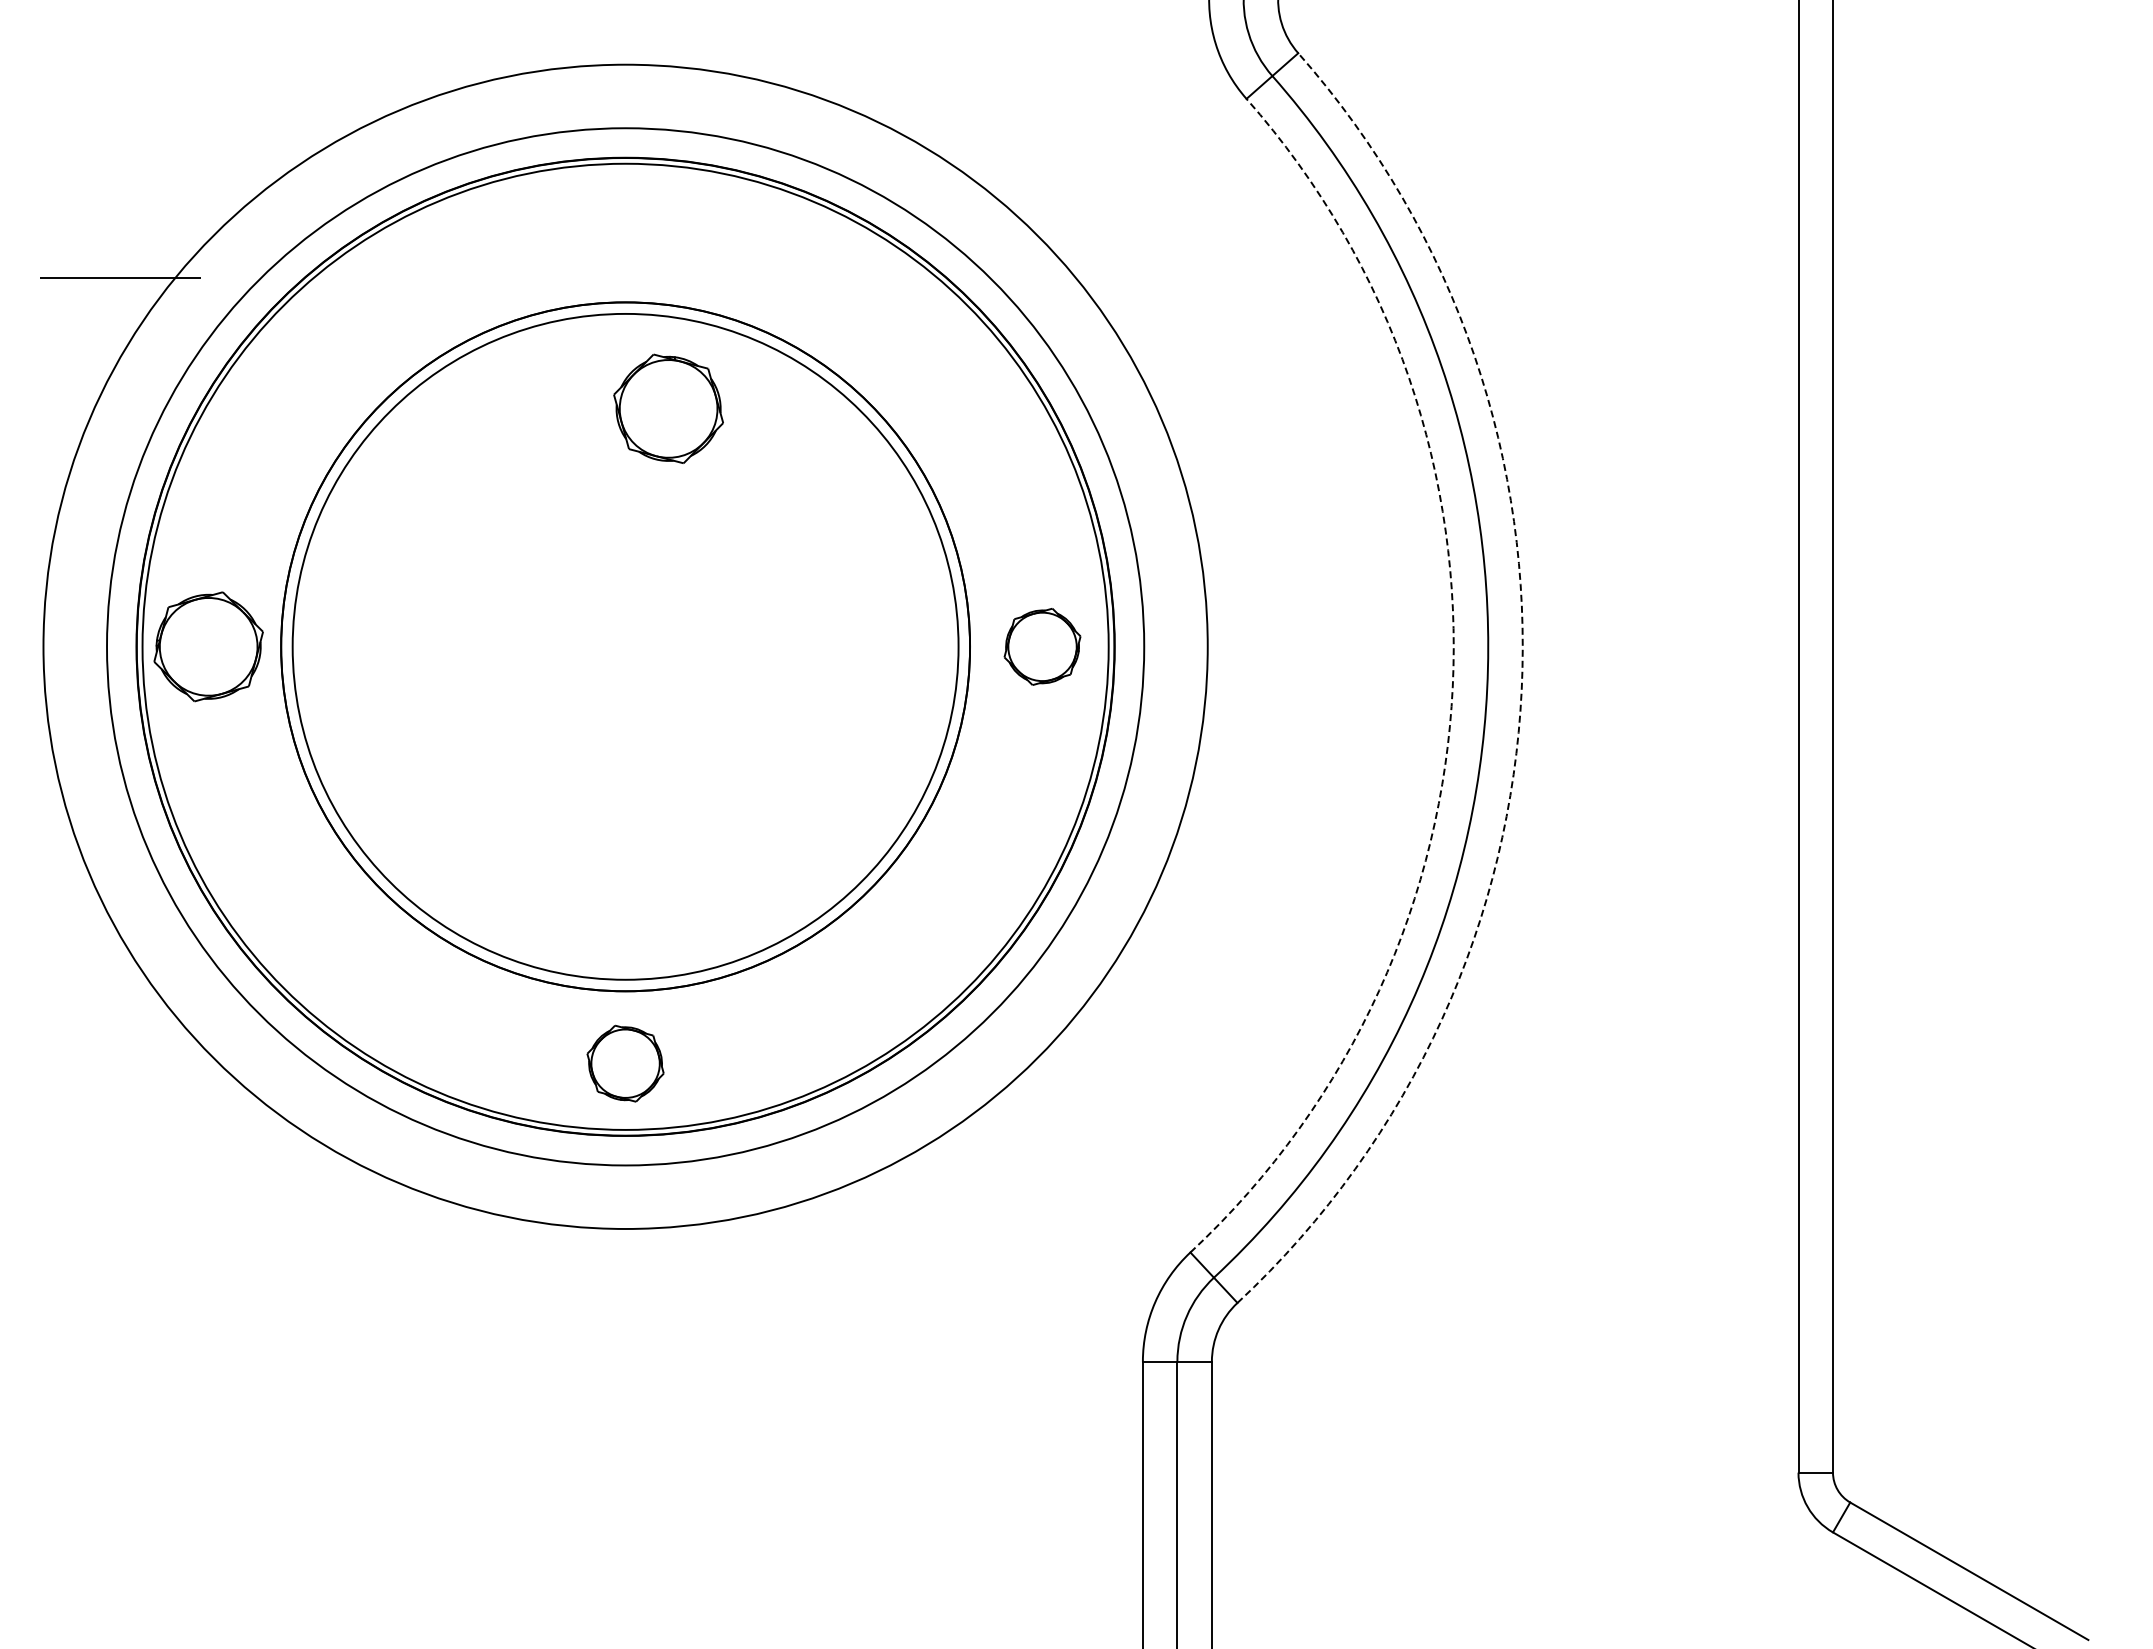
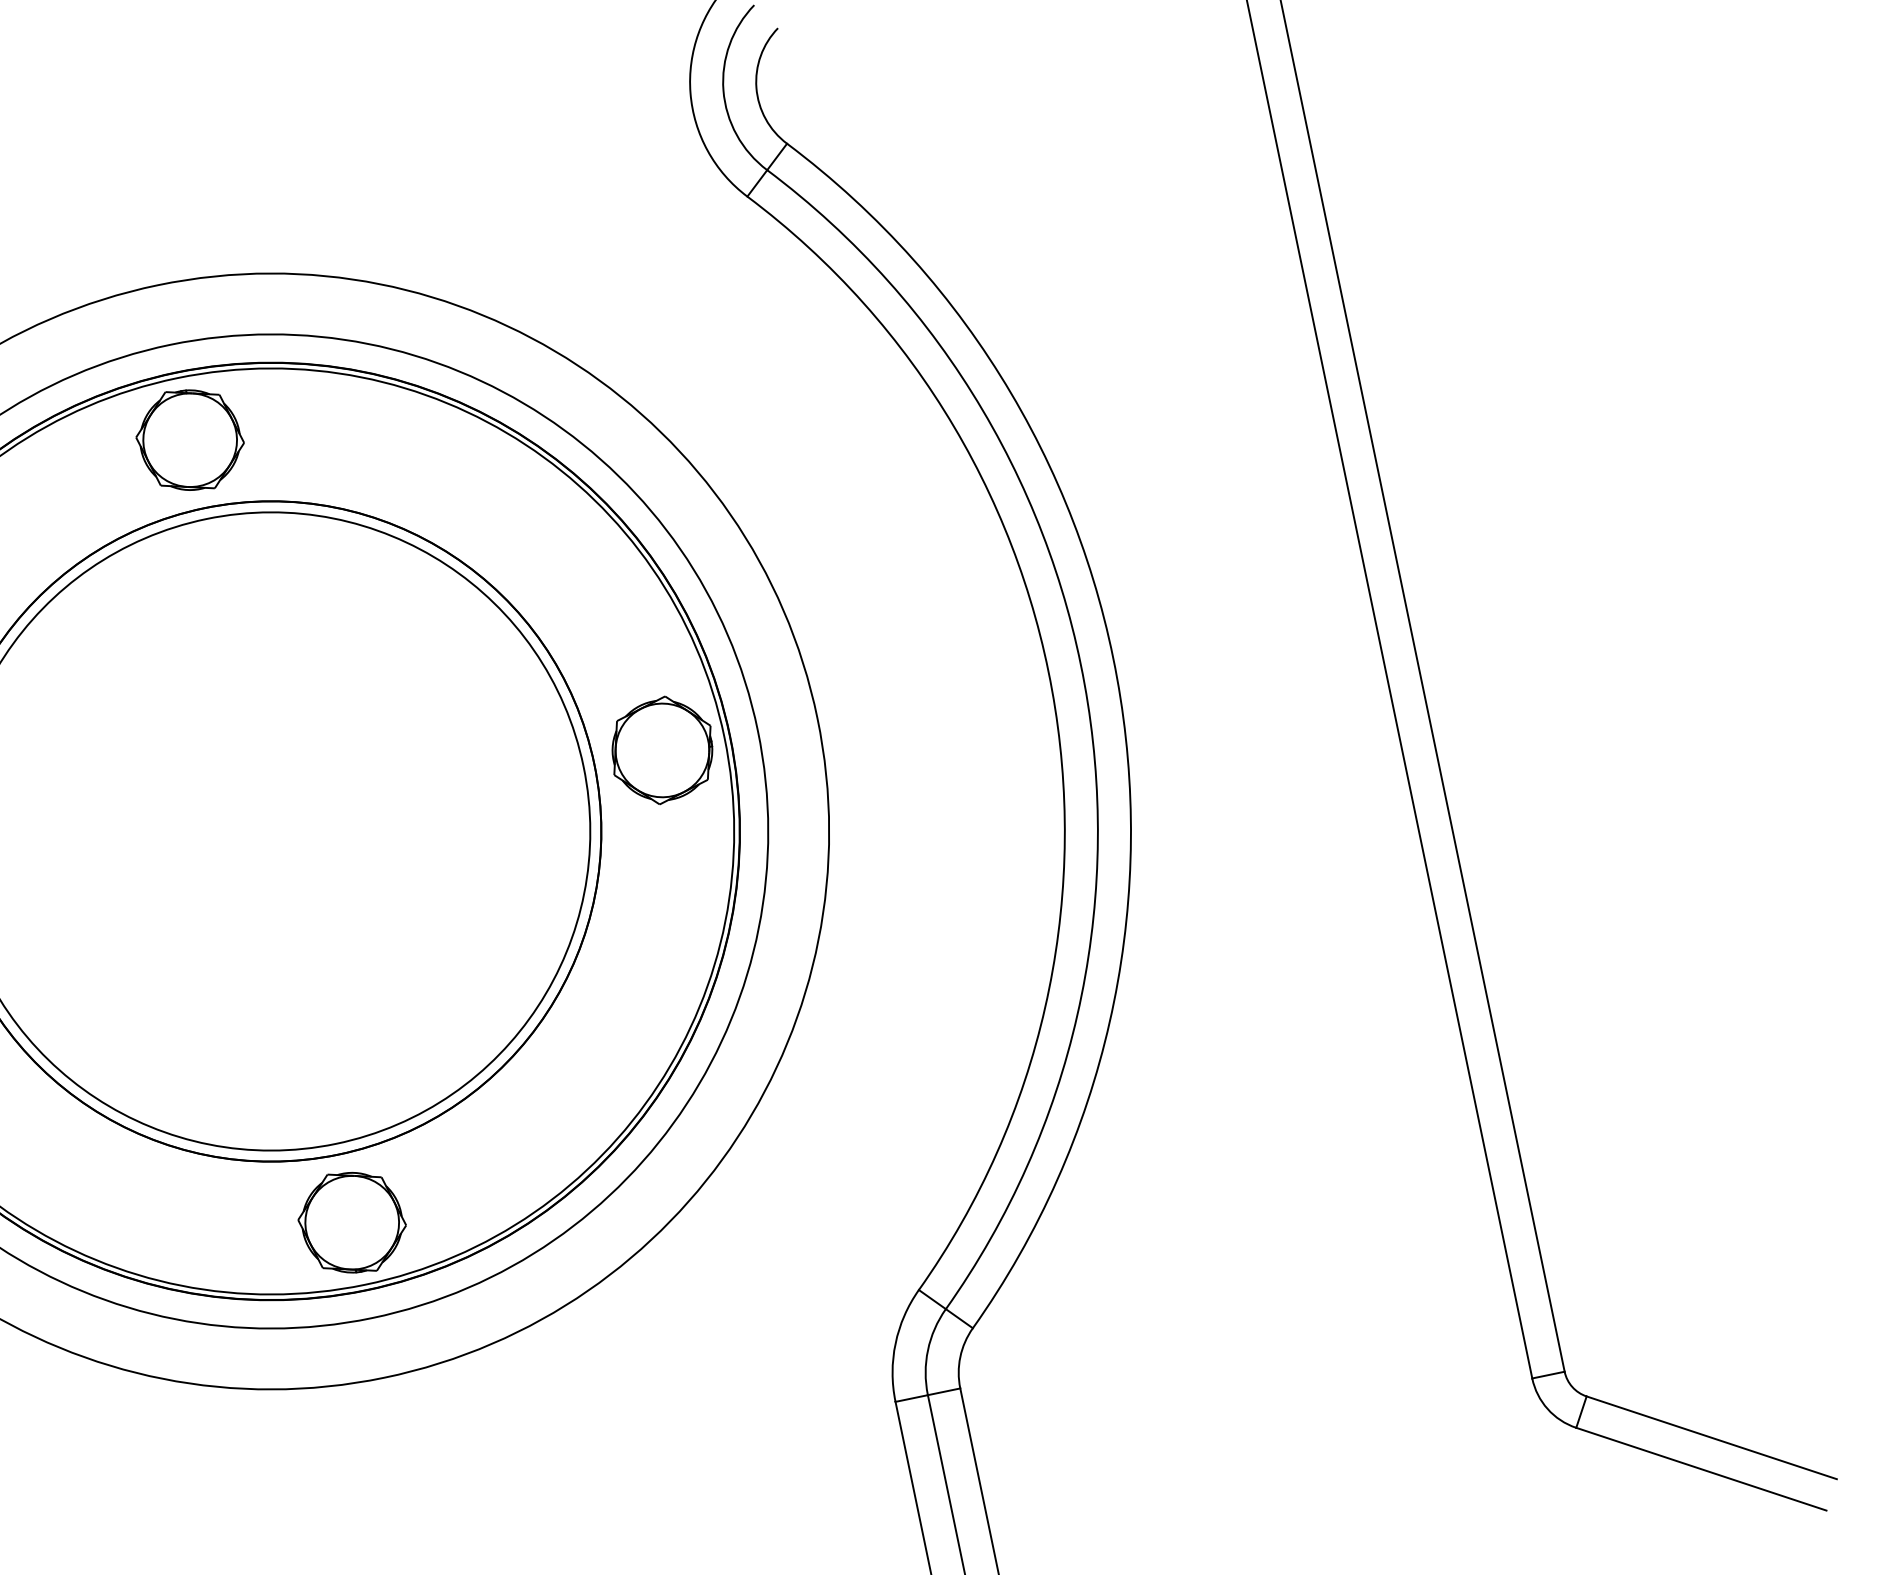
part: (668, 408) -> (189, 439), moved
part: (1042, 646) -> (662, 750), size x1.43
arc: (1452, 687) -> (1055, 708), dashed -> solid
arc: (1521, 690) -> (1120, 698), dashed -> solid
part: (625, 1063) -> (352, 1222), size x1.43

